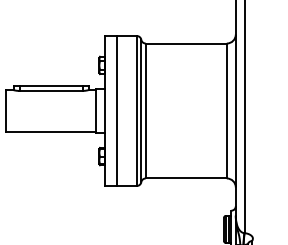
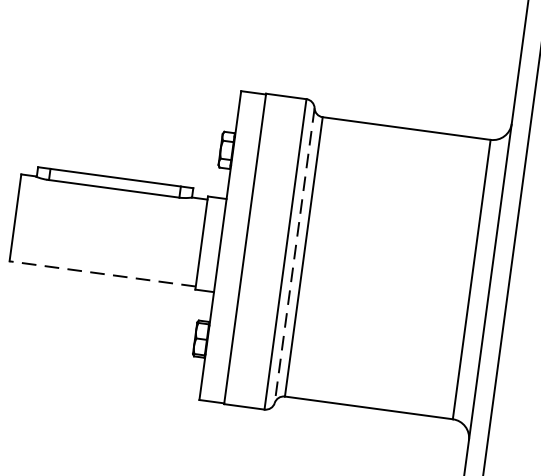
line: (141, 111) -> (294, 256), solid -> dashed
line: (51, 131) -> (102, 272), solid -> dashed

